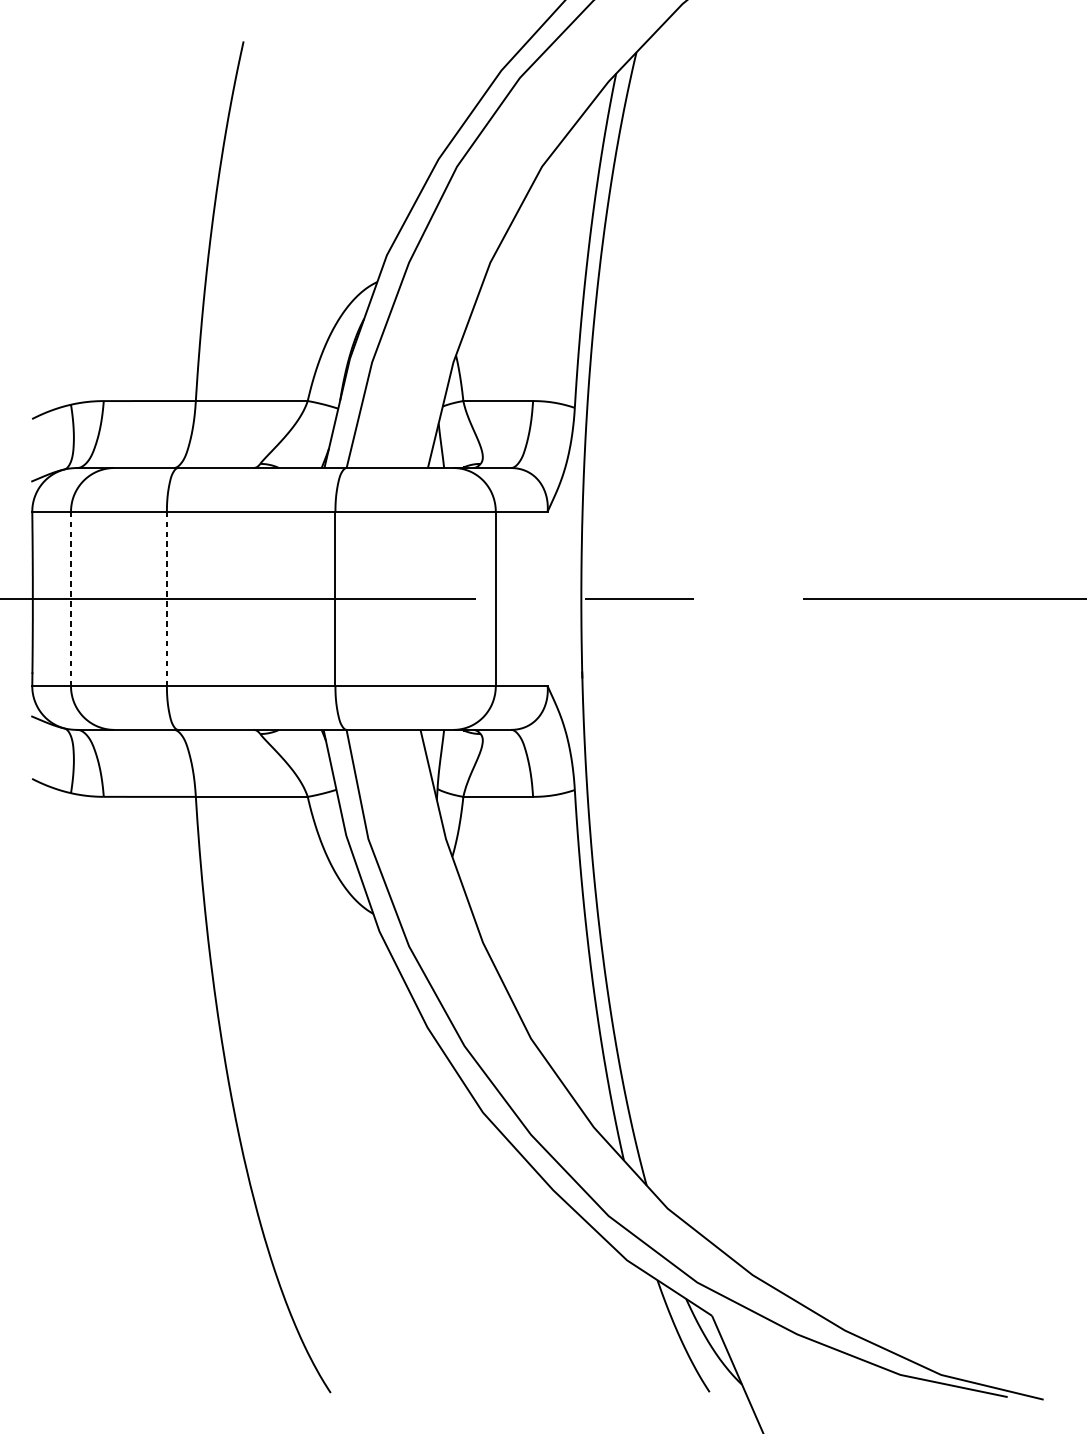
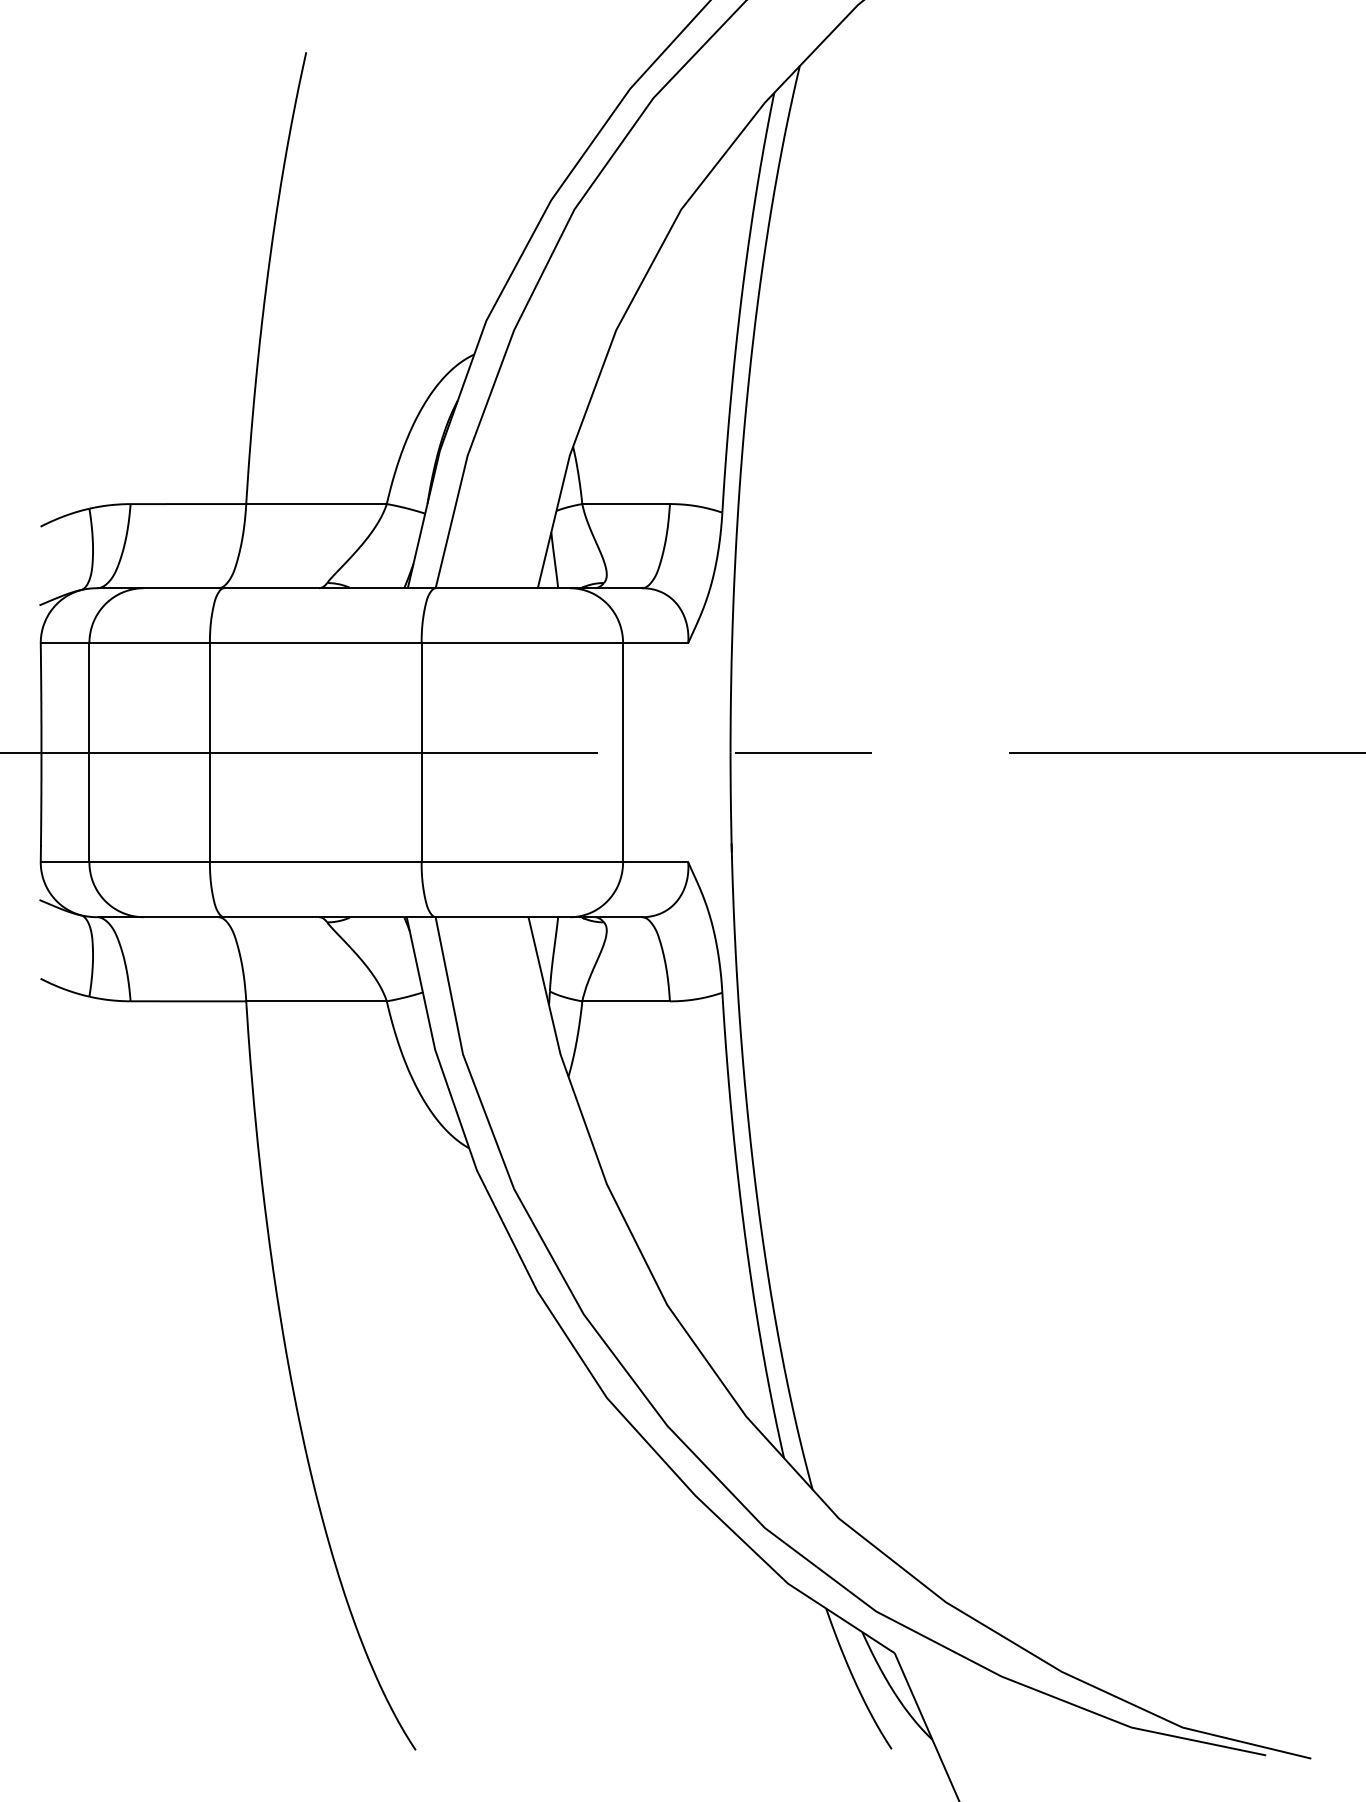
line: (71, 598) -> (89, 752), dashed -> solid
line: (166, 598) -> (209, 752), dashed -> solid

